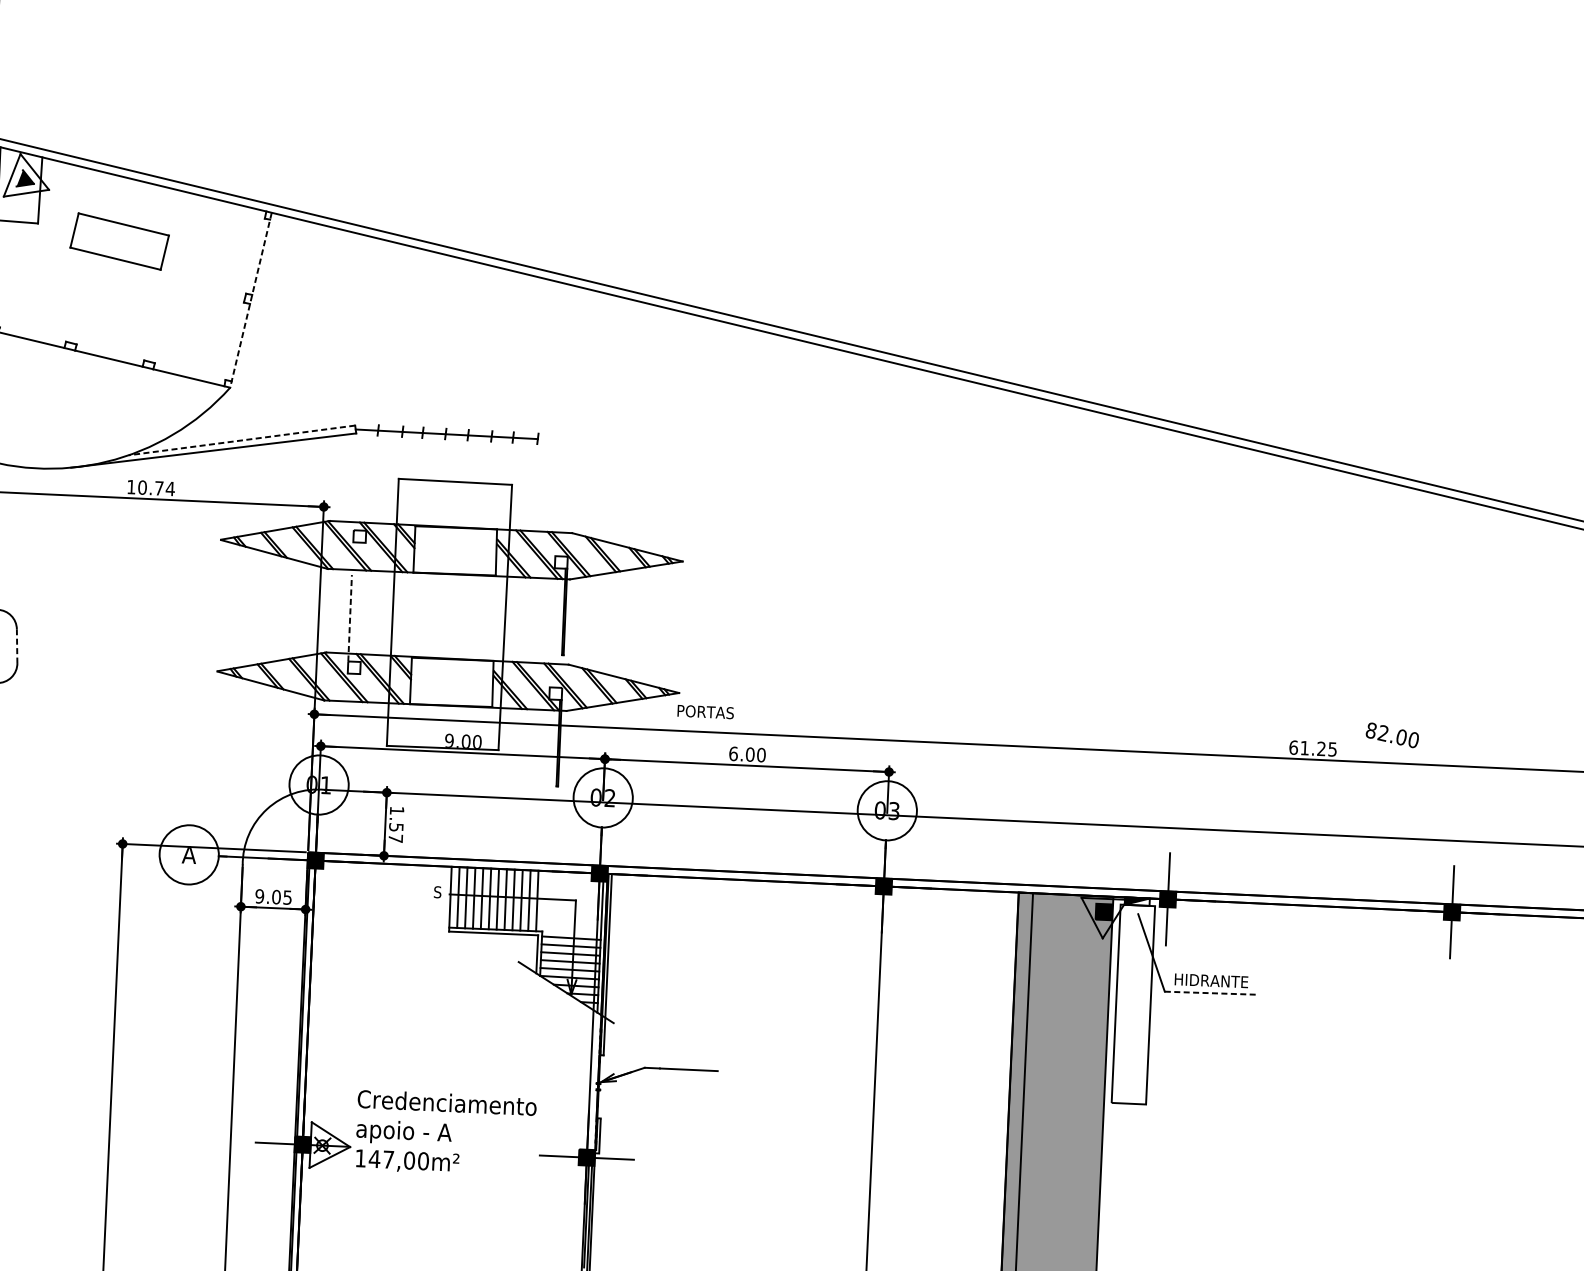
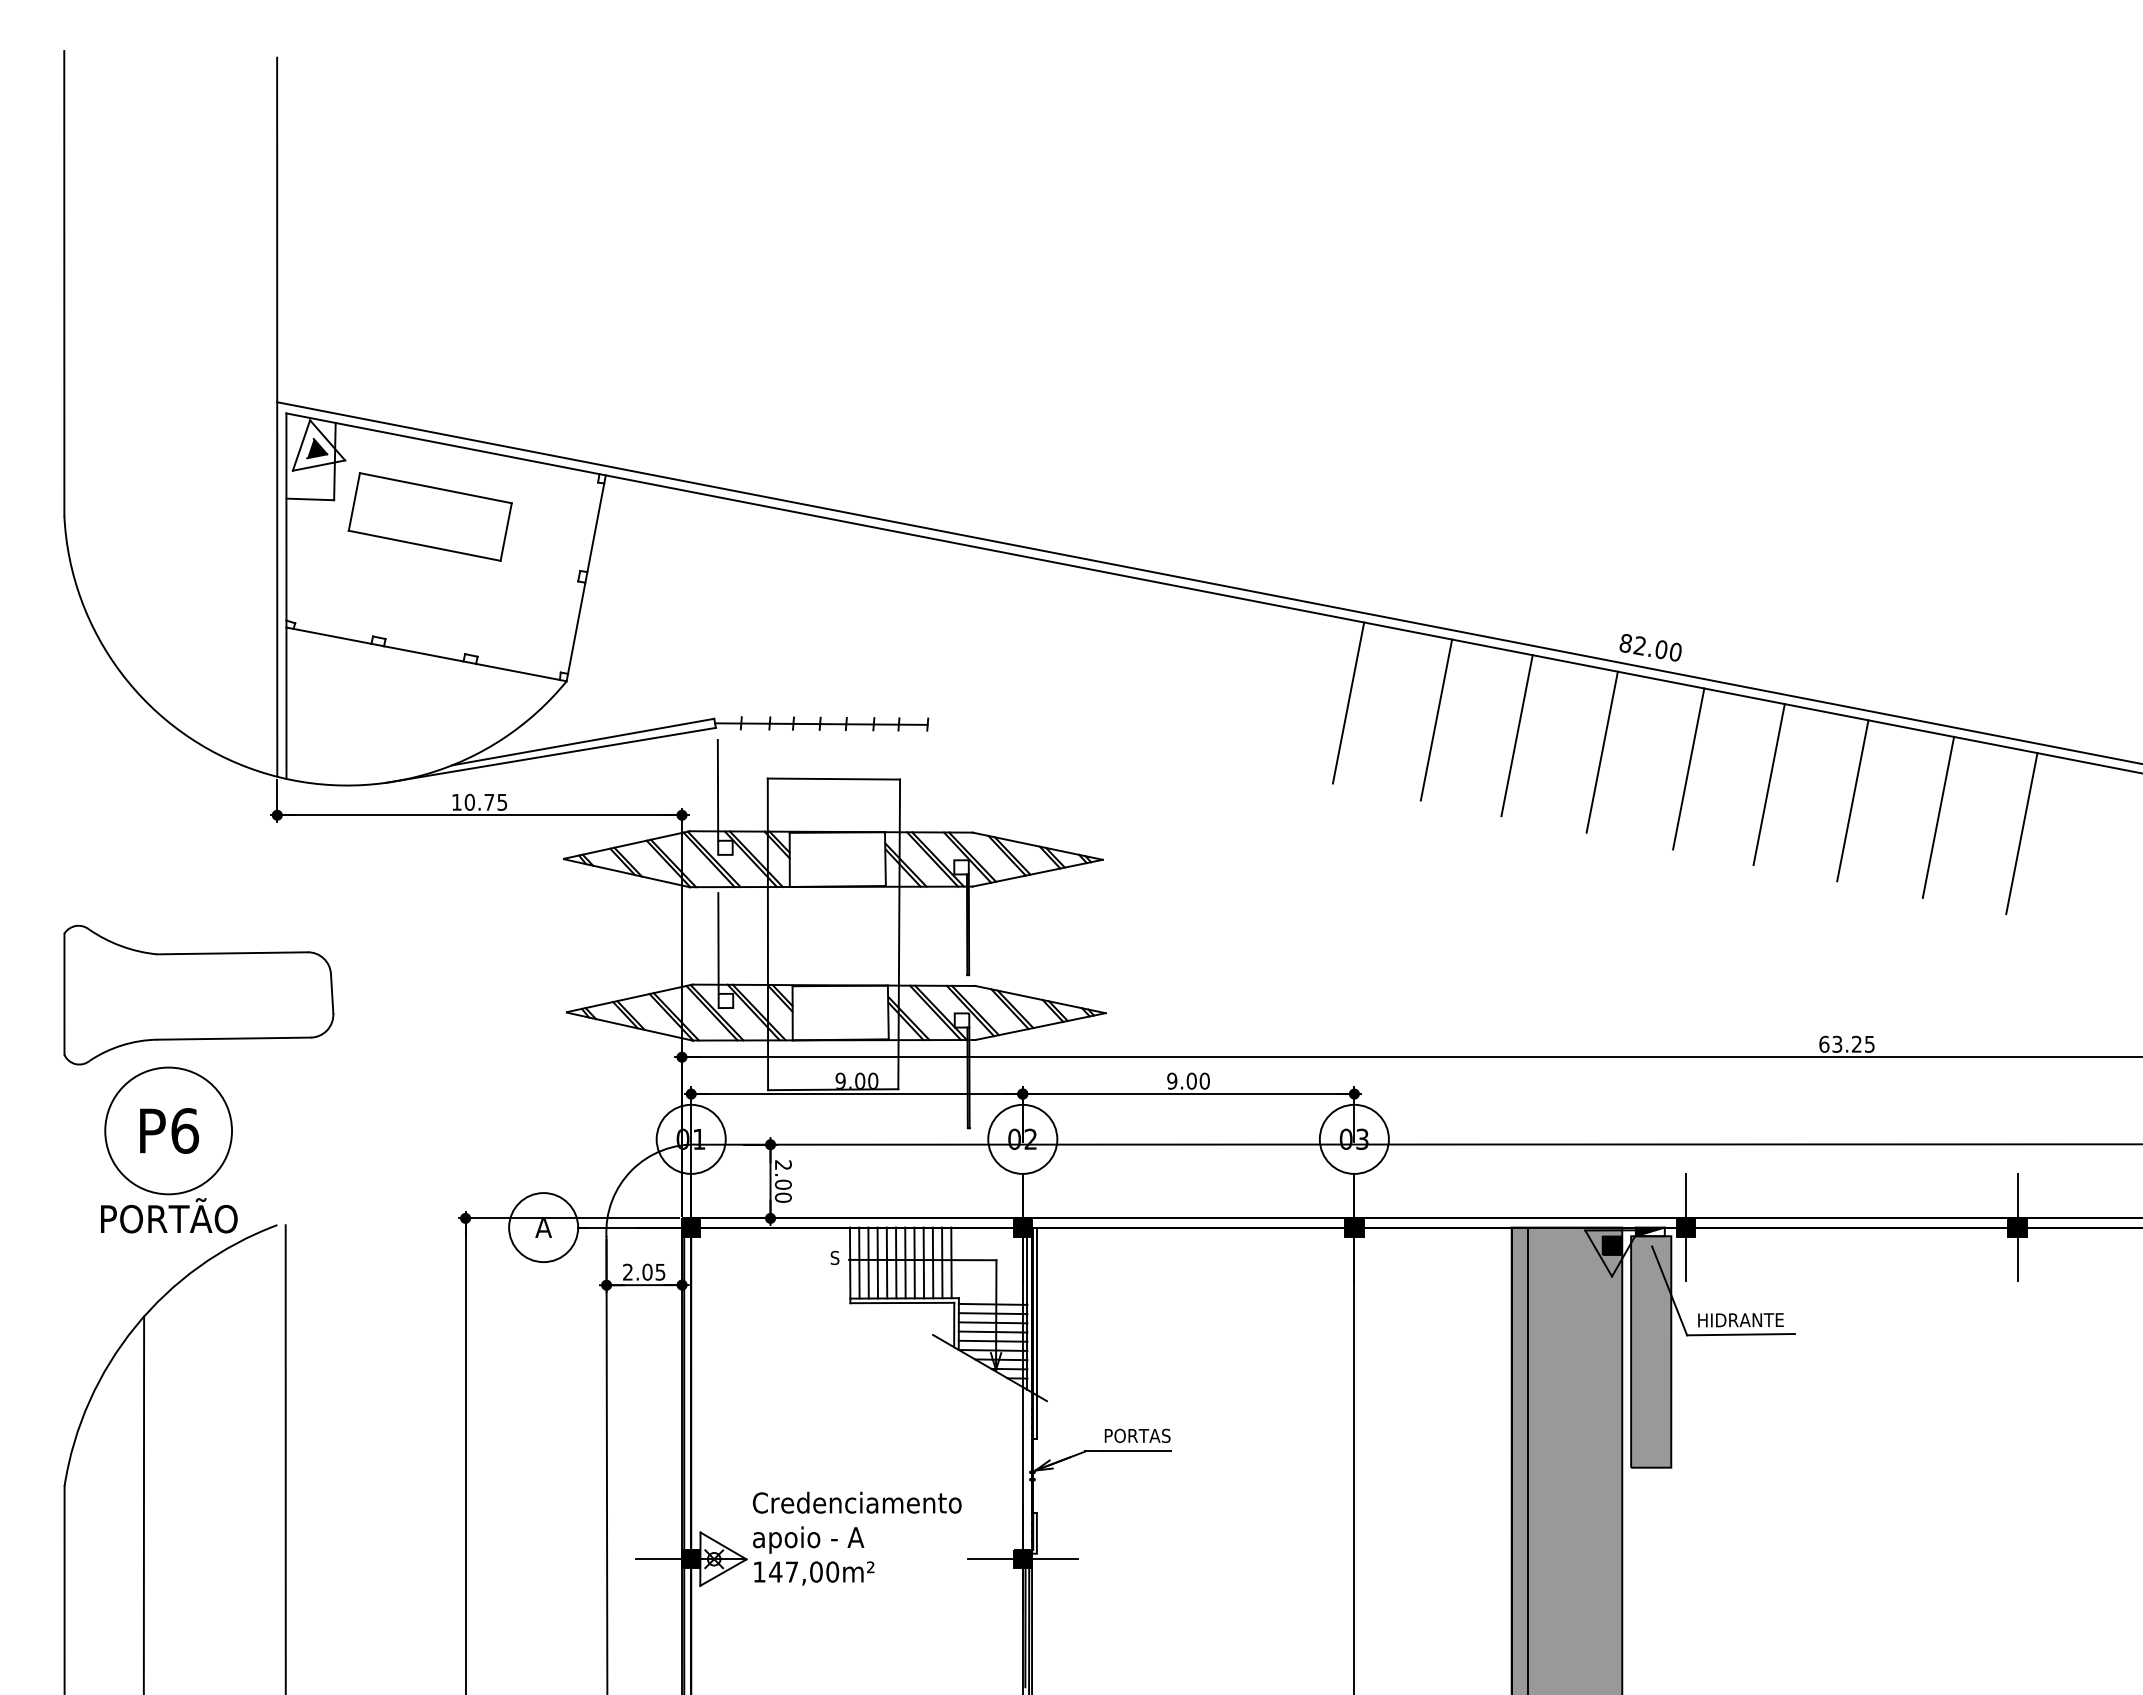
part: (119, 241) -> (429, 516), size x1.43
line: (251, 300) -> (586, 578), dashed -> solid
line: (899, 436) -> (1348, 702), added
line: (241, 440) -> (582, 742), dashed -> solid
line: (974, 454) -> (1436, 719), added
line: (1041, 471) -> (1516, 735), added
line: (355, 486) -> (717, 789), added
line: (1114, 488) -> (1601, 751), added
text: (170, 489) -> (502, 802), 10.74 -> 10.75
line: (1188, 506) -> (1688, 768), added
line: (1255, 522) -> (1768, 784), added
line: (1327, 539) -> (1852, 800), added
line: (1400, 556) -> (1938, 816), added
line: (1470, 574) -> (2021, 833), added
line: (350, 618) -> (718, 943), dashed -> solid
line: (17, 646) -> (332, 993), dashed -> solid
text: (705, 711) -> (1137, 1435), moved
text: (1392, 735) -> (1650, 647), moved
text: (1305, 747) -> (1837, 1043), 61.25 -> 63.25
text: (733, 753) -> (1172, 1080), 6.00 -> 9.00
text: (395, 824) -> (782, 1181), 1.57 -> 2.00
text: (259, 895) -> (627, 1271), 9.05 -> 2.05
line: (1211, 993) -> (1741, 1334), dashed -> solid
fill: (1133, 1004) -> (1651, 1351), added

